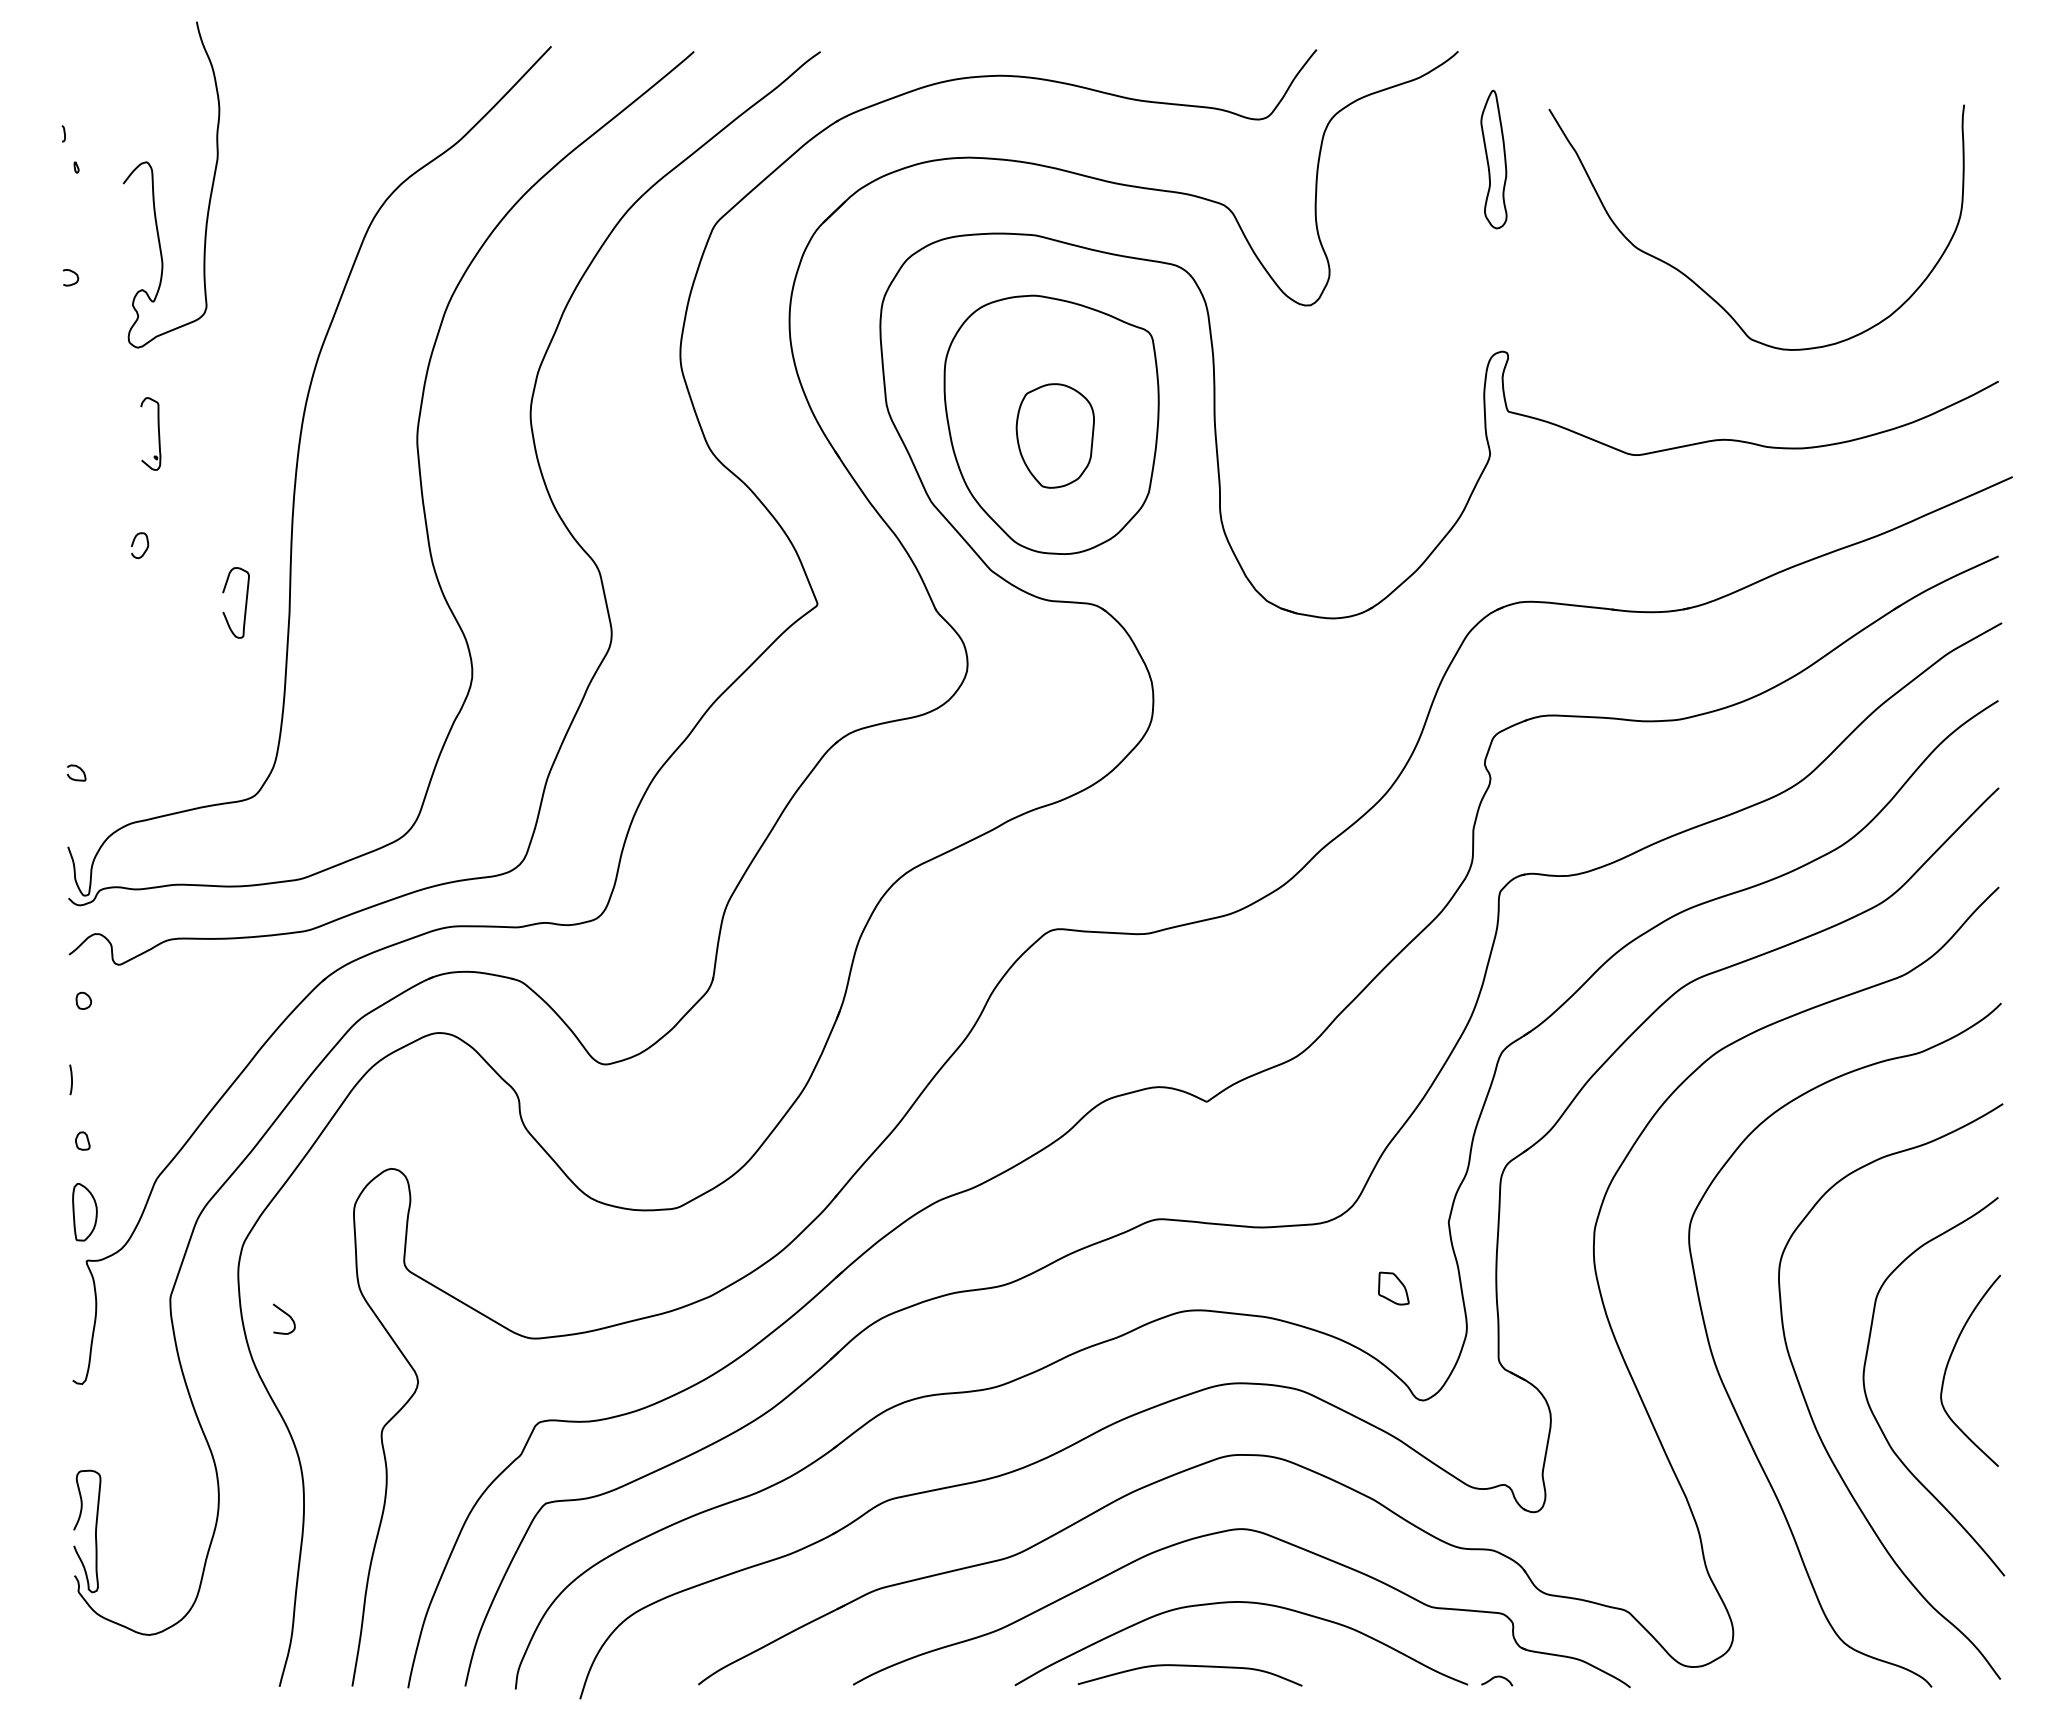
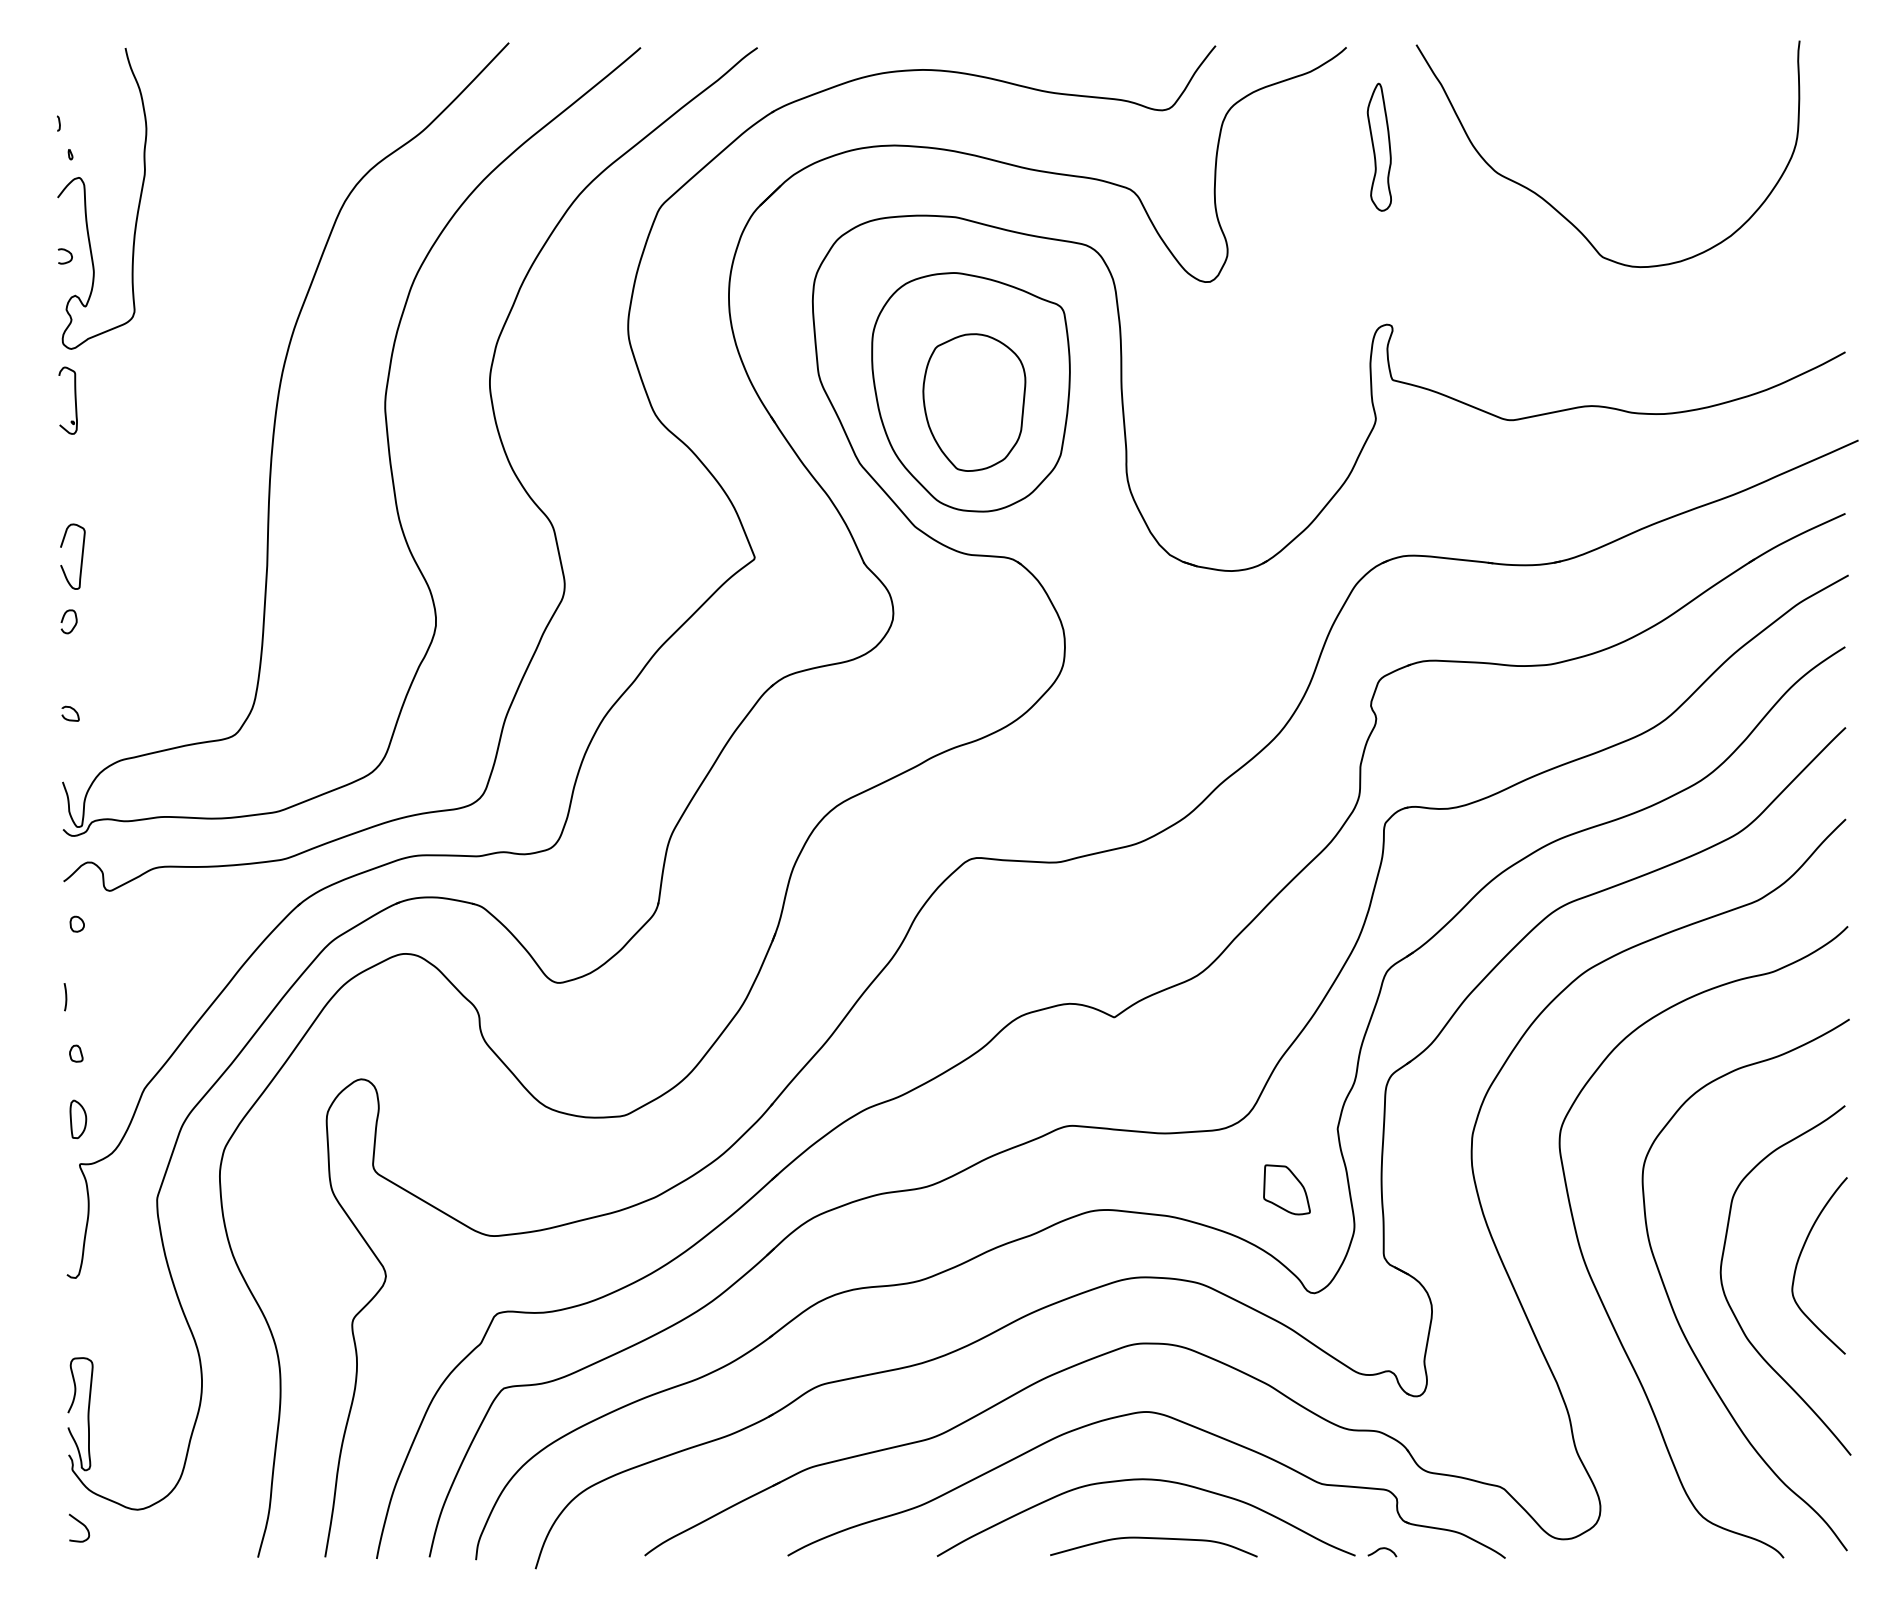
curve: (154, 189) -> (86, 202), moved
curve: (1701, 287) -> (1557, 209), moved
part: (157, 433) -> (74, 400), moved
part: (1055, 435) -> (974, 402), size x1.43
curve: (133, 544) -> (63, 620), moved
curve: (245, 602) -> (81, 556), moved
part: (85, 1212) -> (78, 1119), size x0.71
part: (1393, 1288) -> (1286, 1189), size x1.67
curve: (286, 1315) -> (81, 1524), moved
curve: (1189, 1667) -> (1153, 1539), moved

